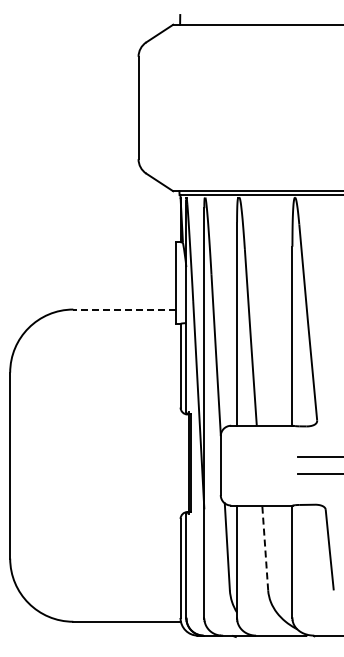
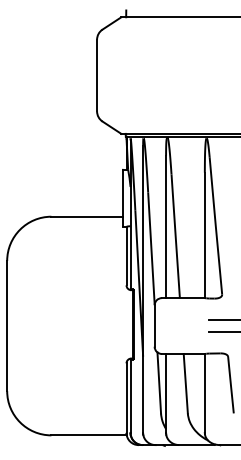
line: (124, 309) -> (87, 216), dashed -> solid
line: (265, 547) -> (185, 383), dashed -> solid

